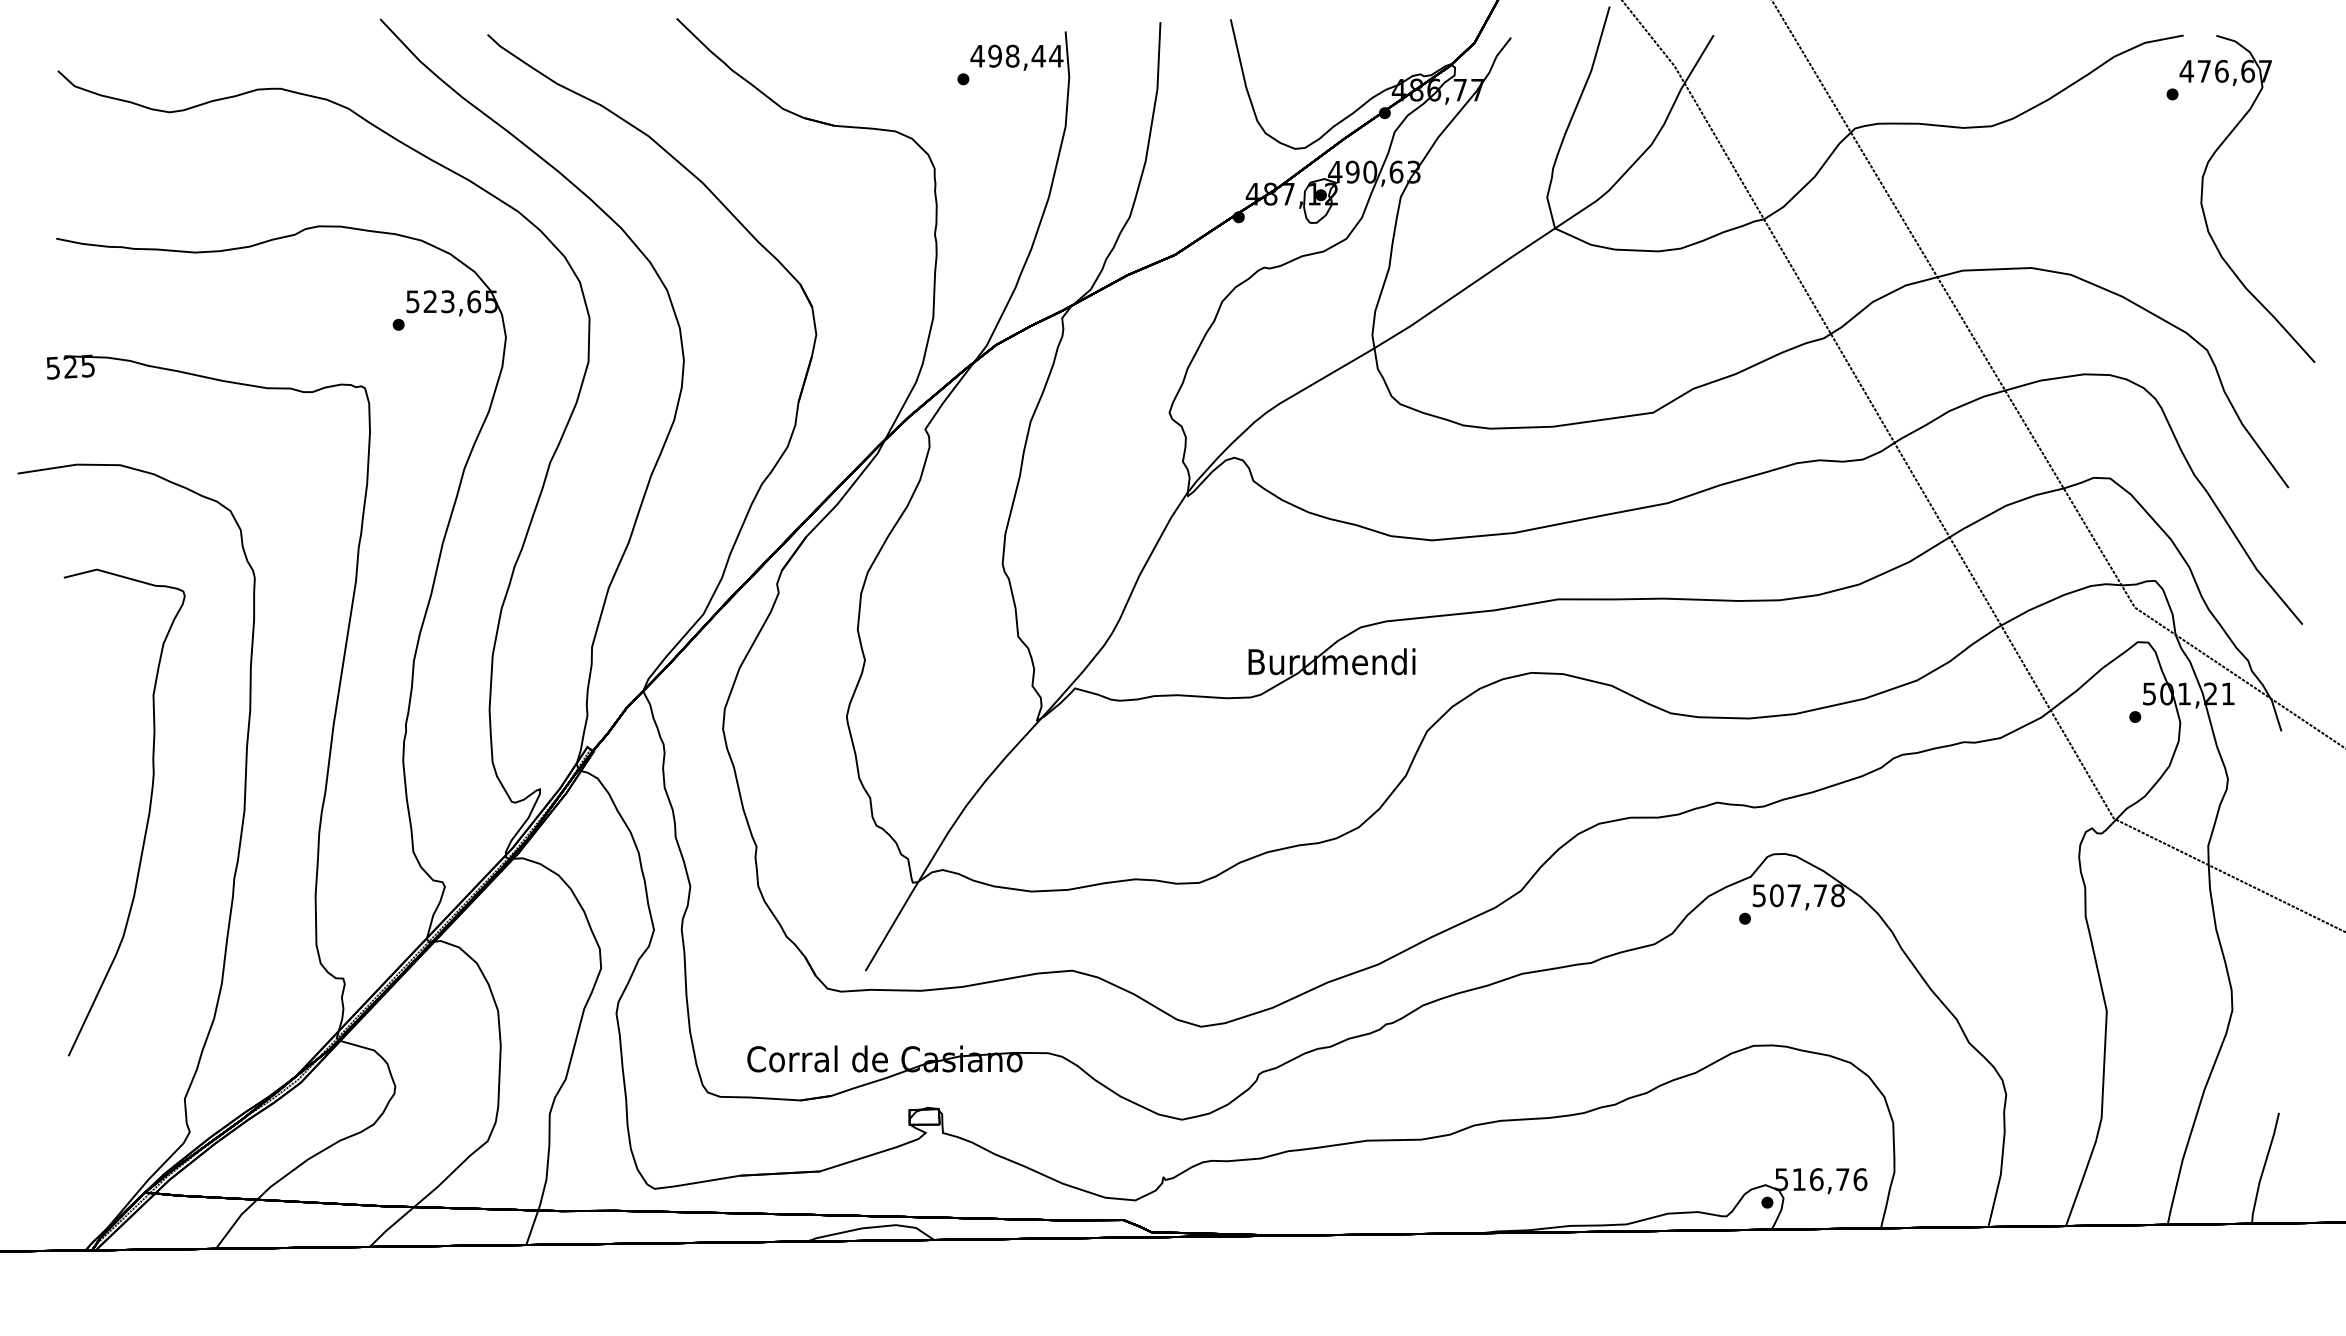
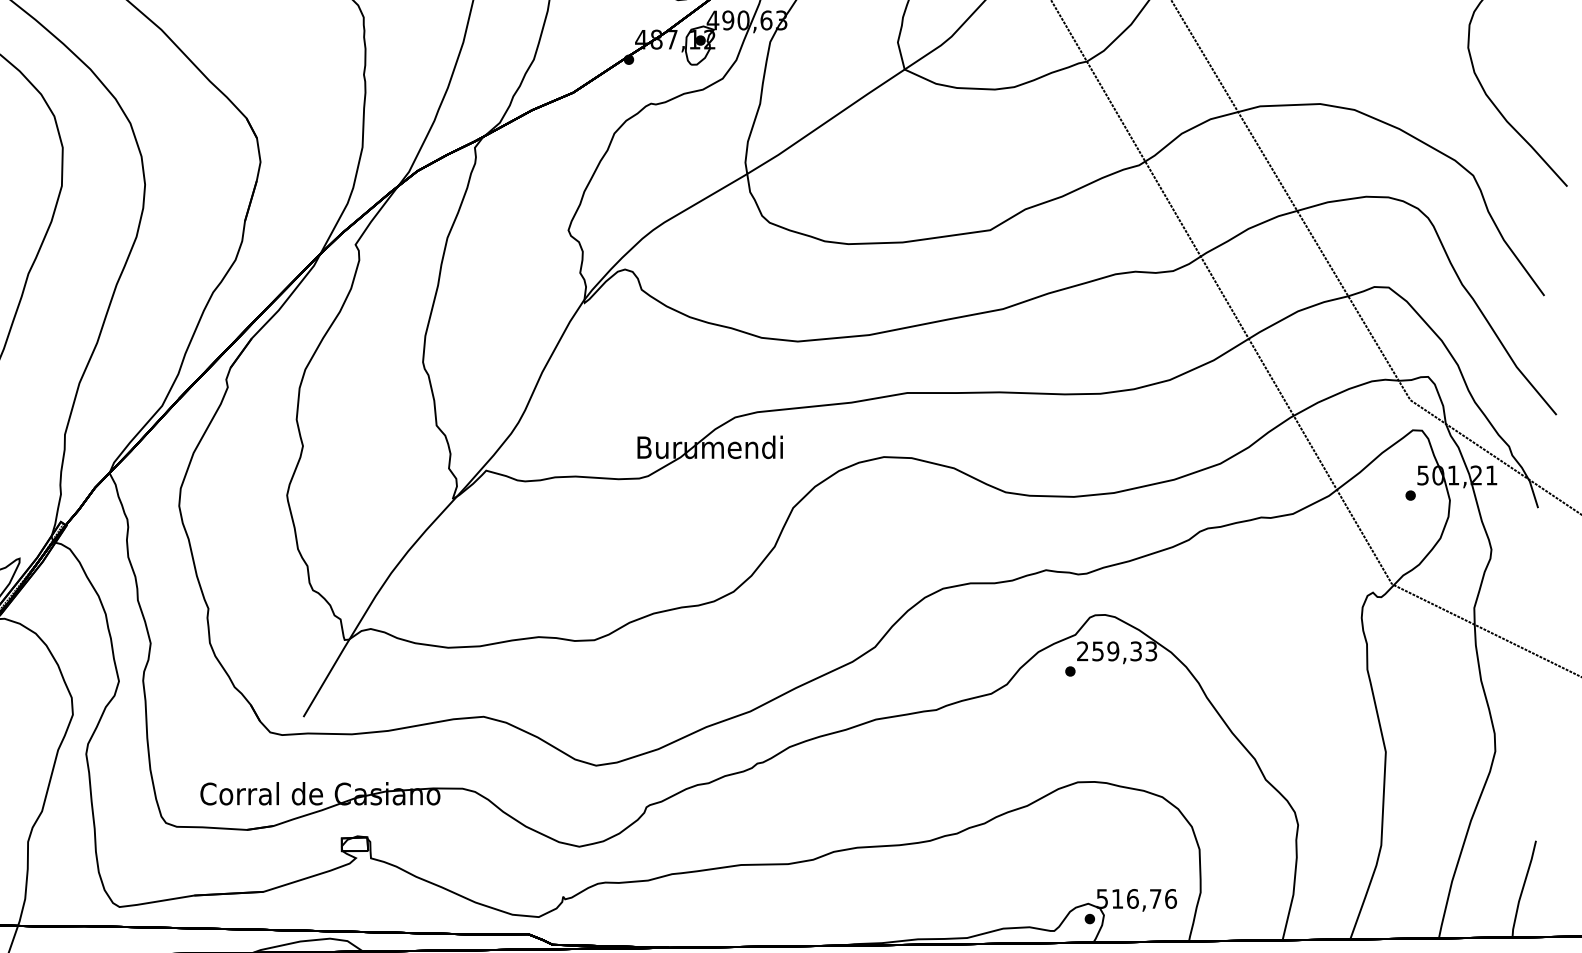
text: (1798, 895) -> (1117, 651), 507,78 -> 259,33

